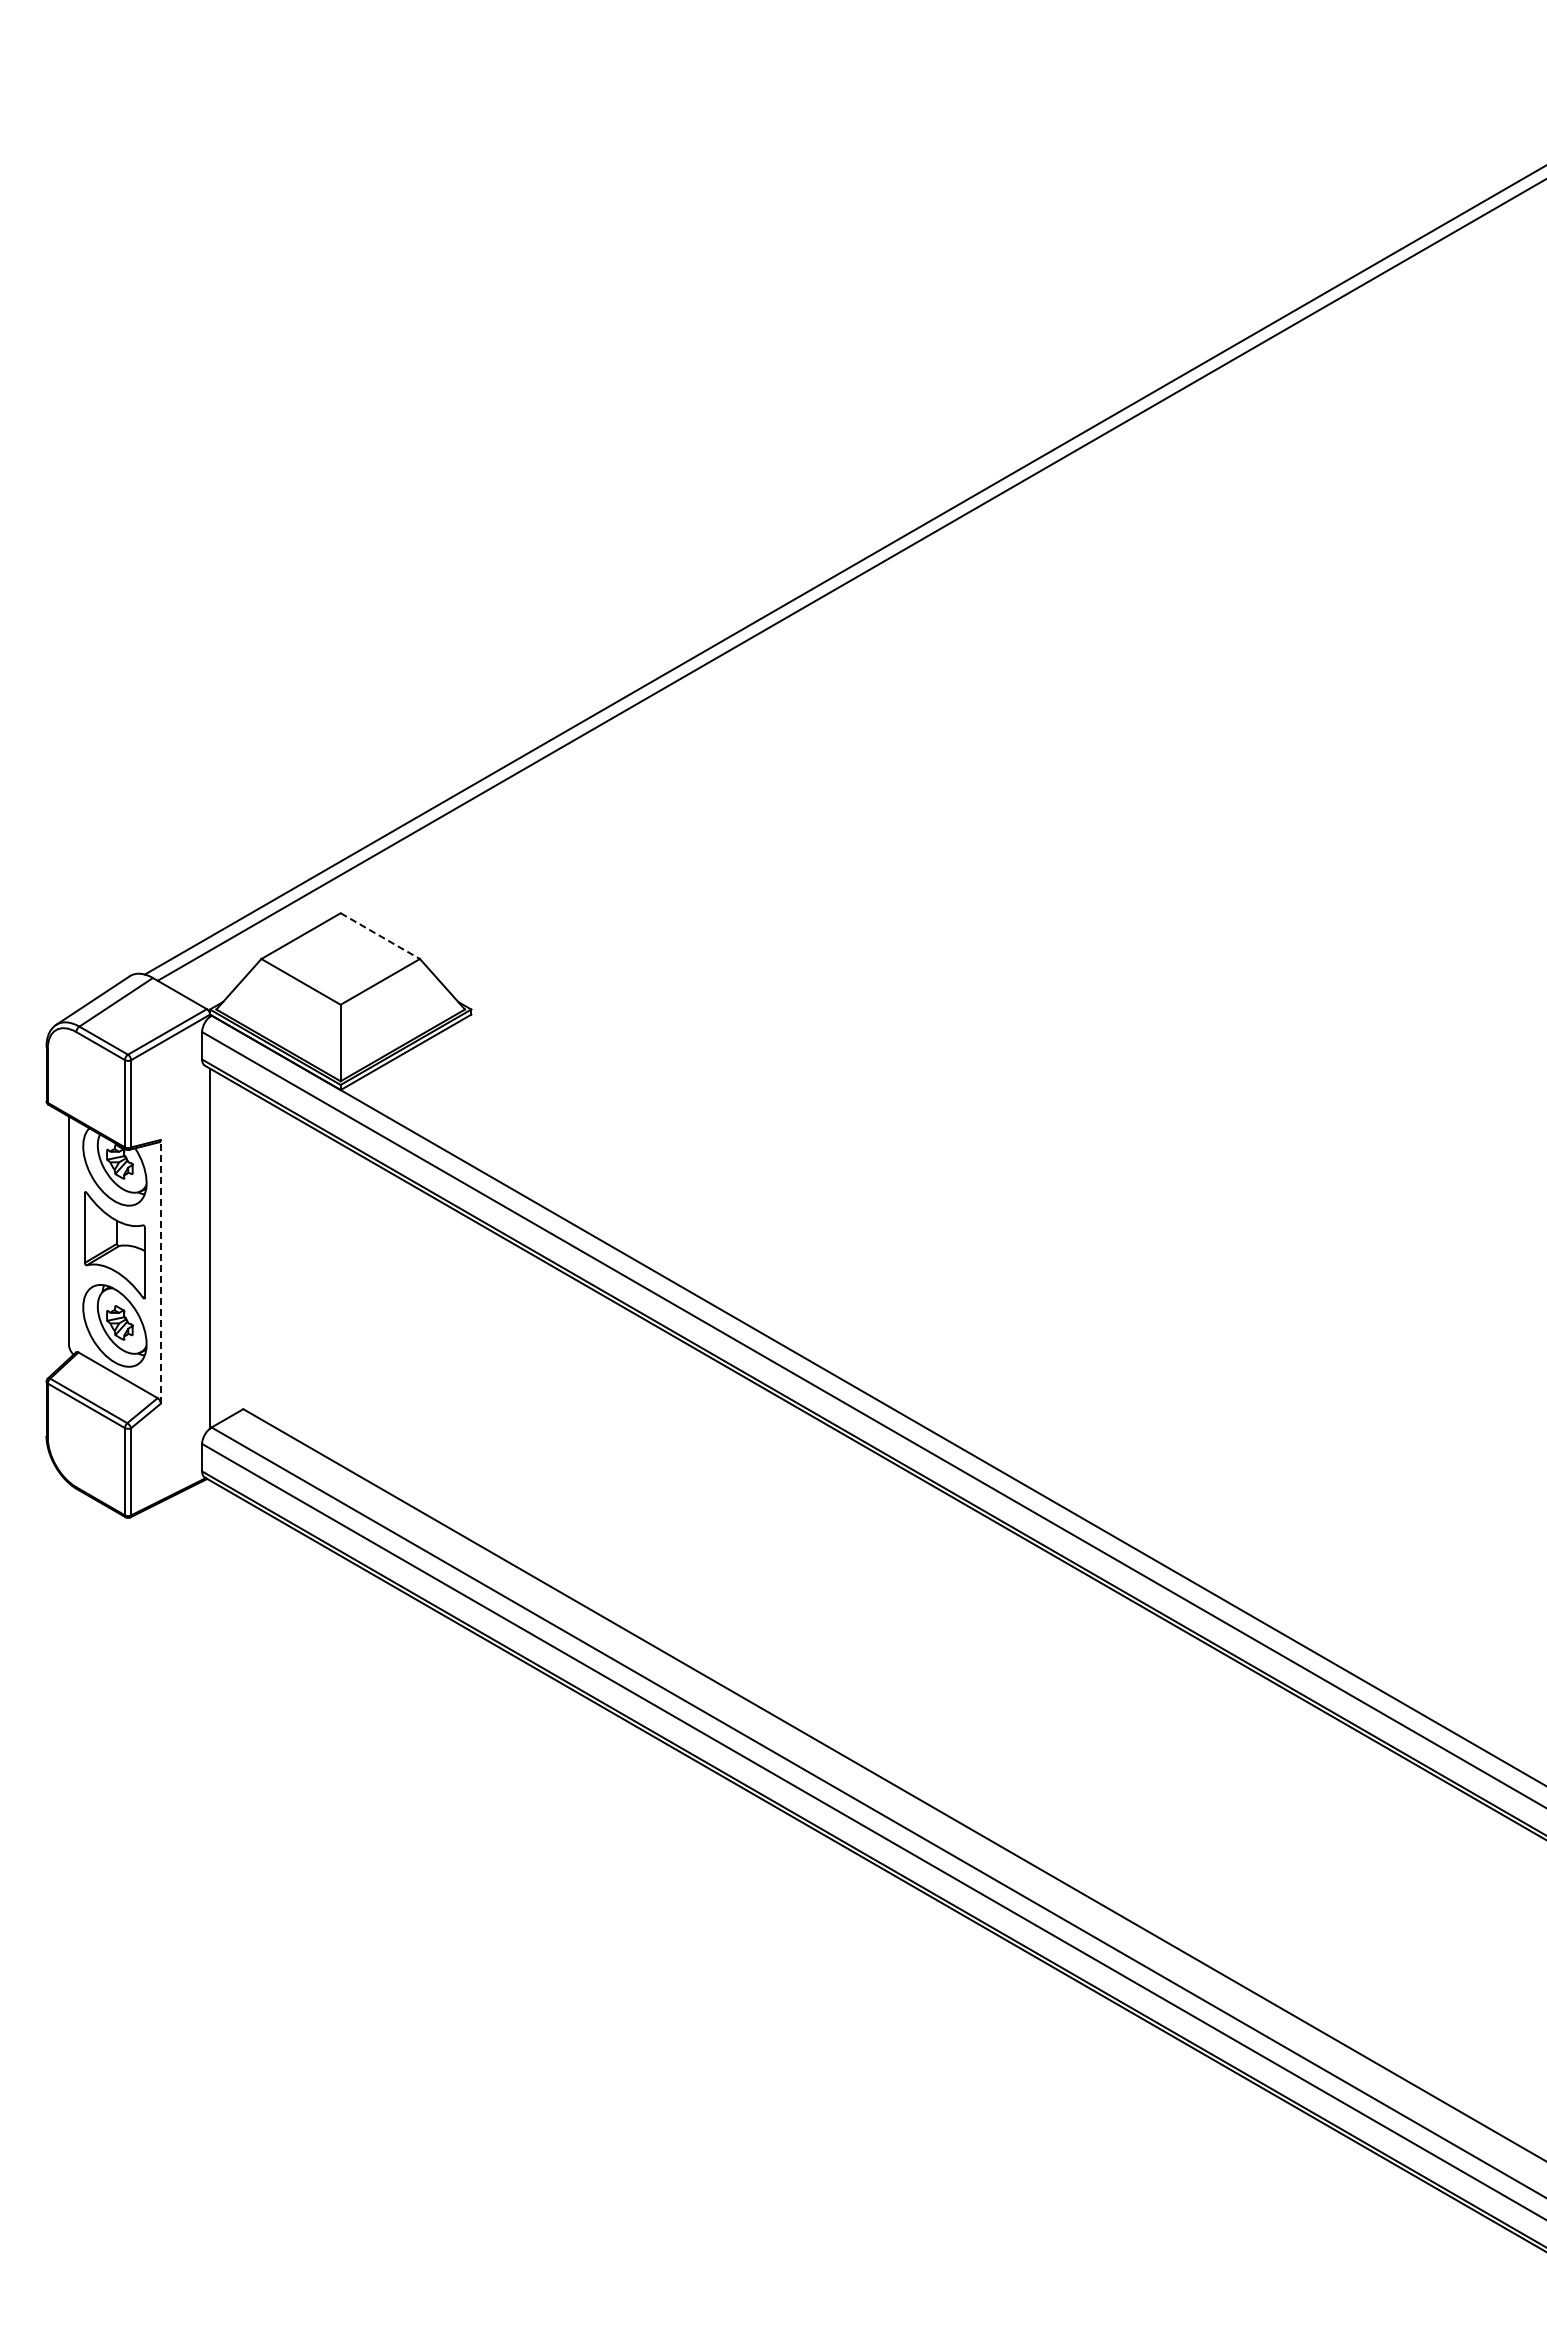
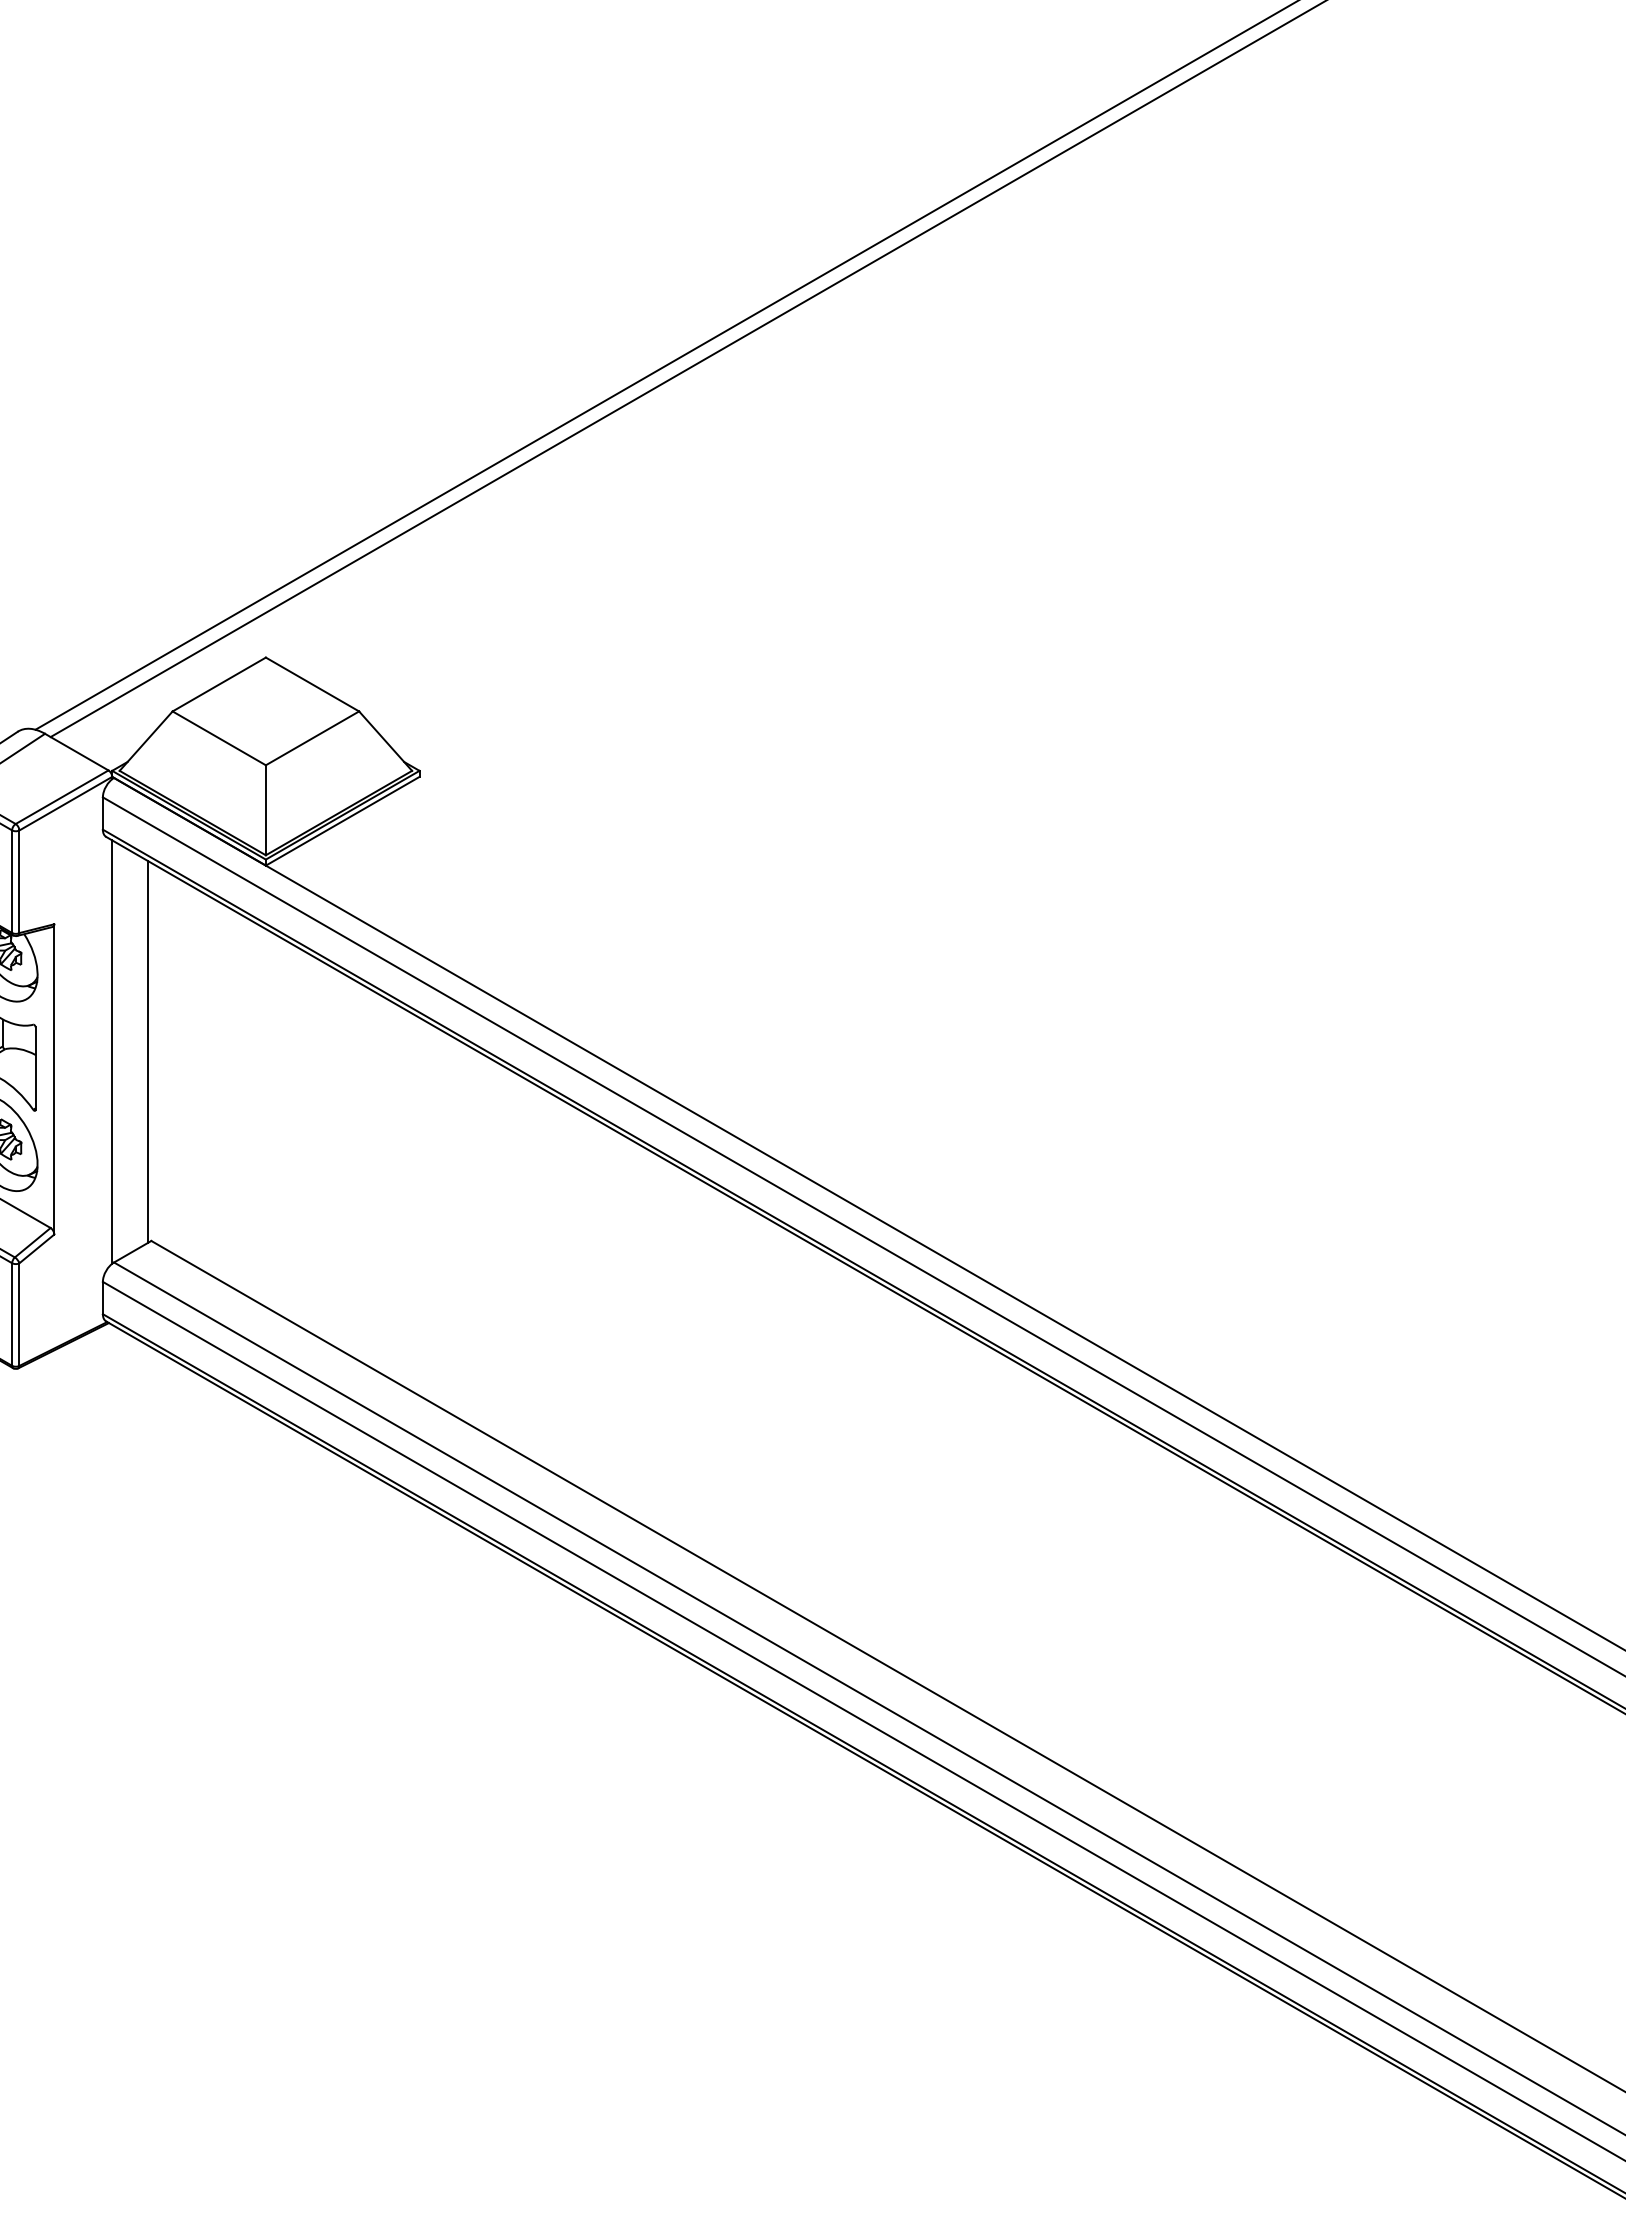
line: (380, 936) -> (312, 684), dashed -> solid
line: (240, 1248) -> (148, 1051), added
line: (160, 1271) -> (53, 1079), dashed -> solid

